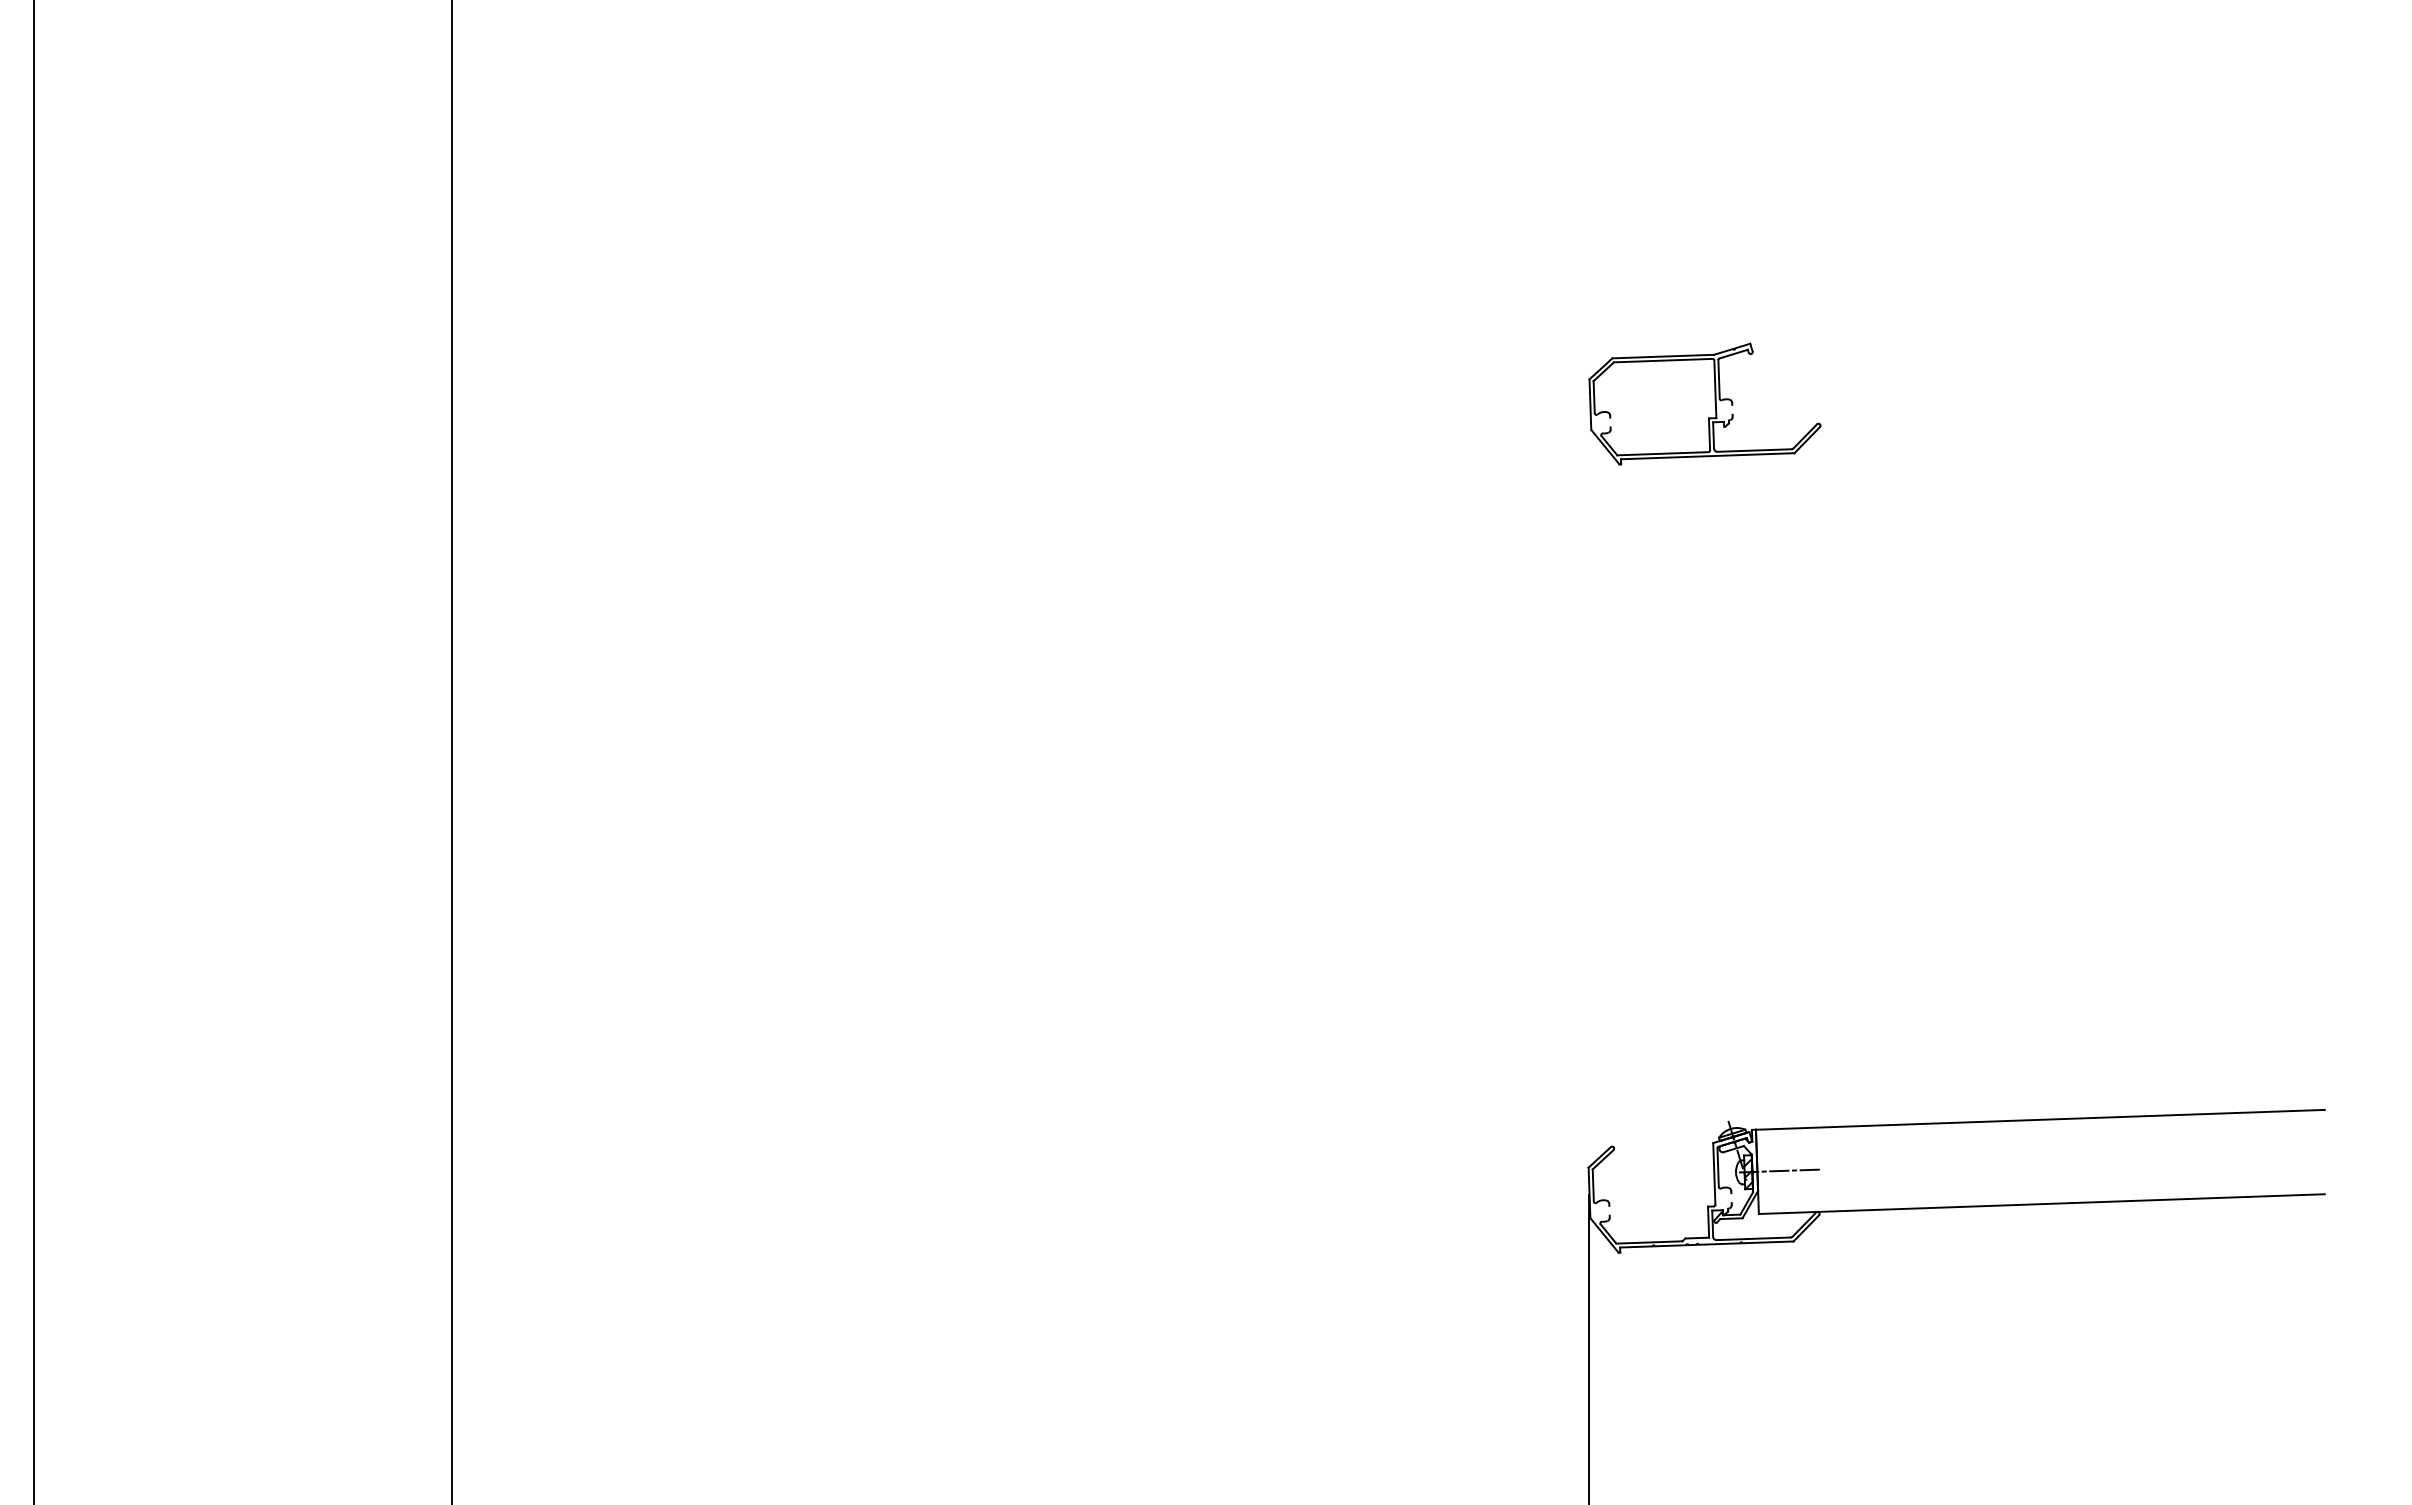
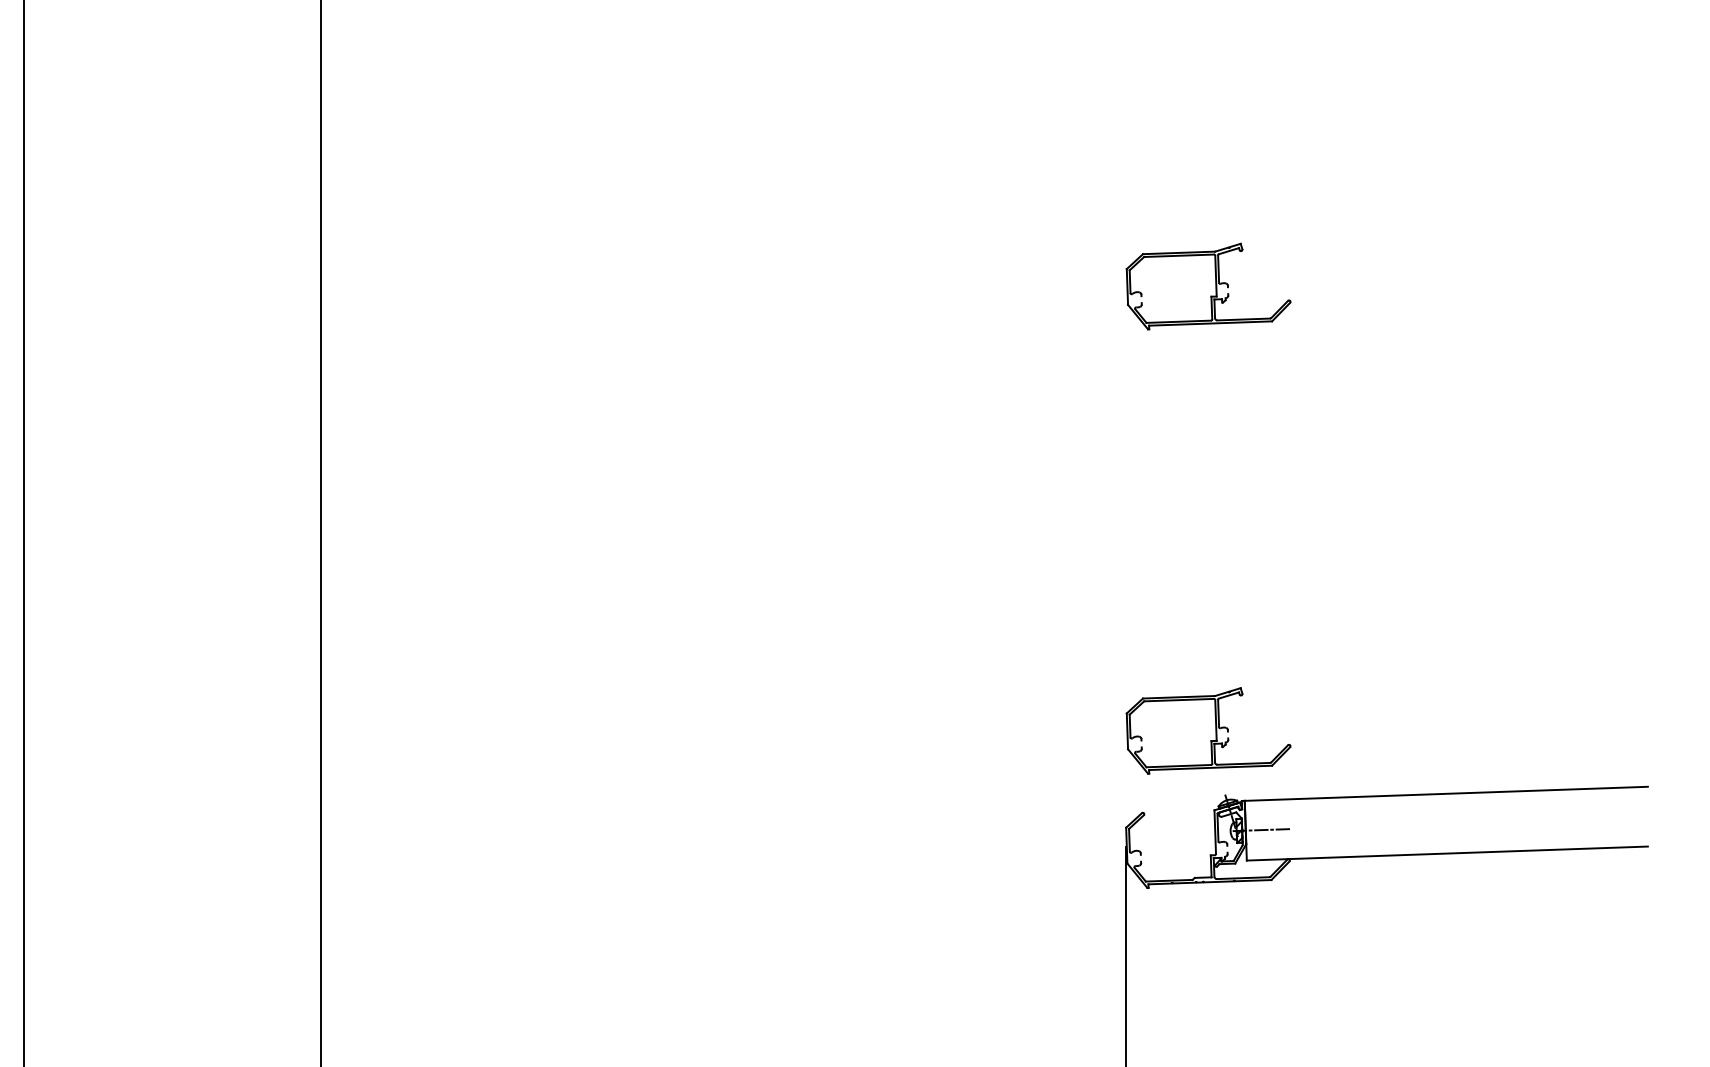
part: (1704, 1030) -> (1208, 730), added

